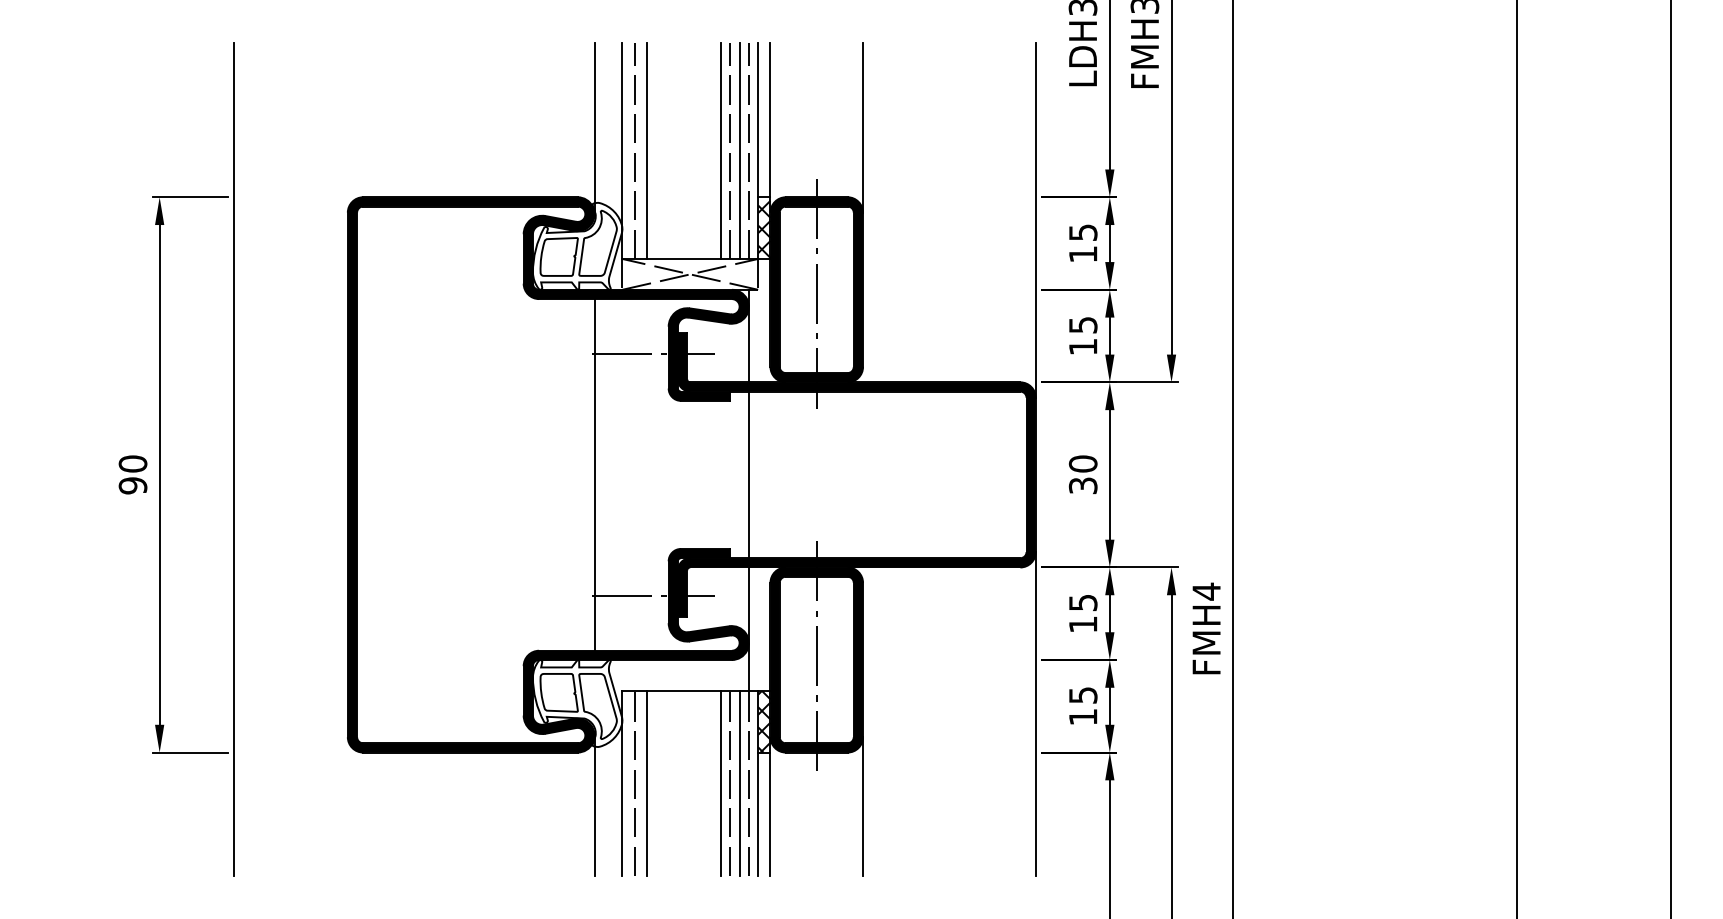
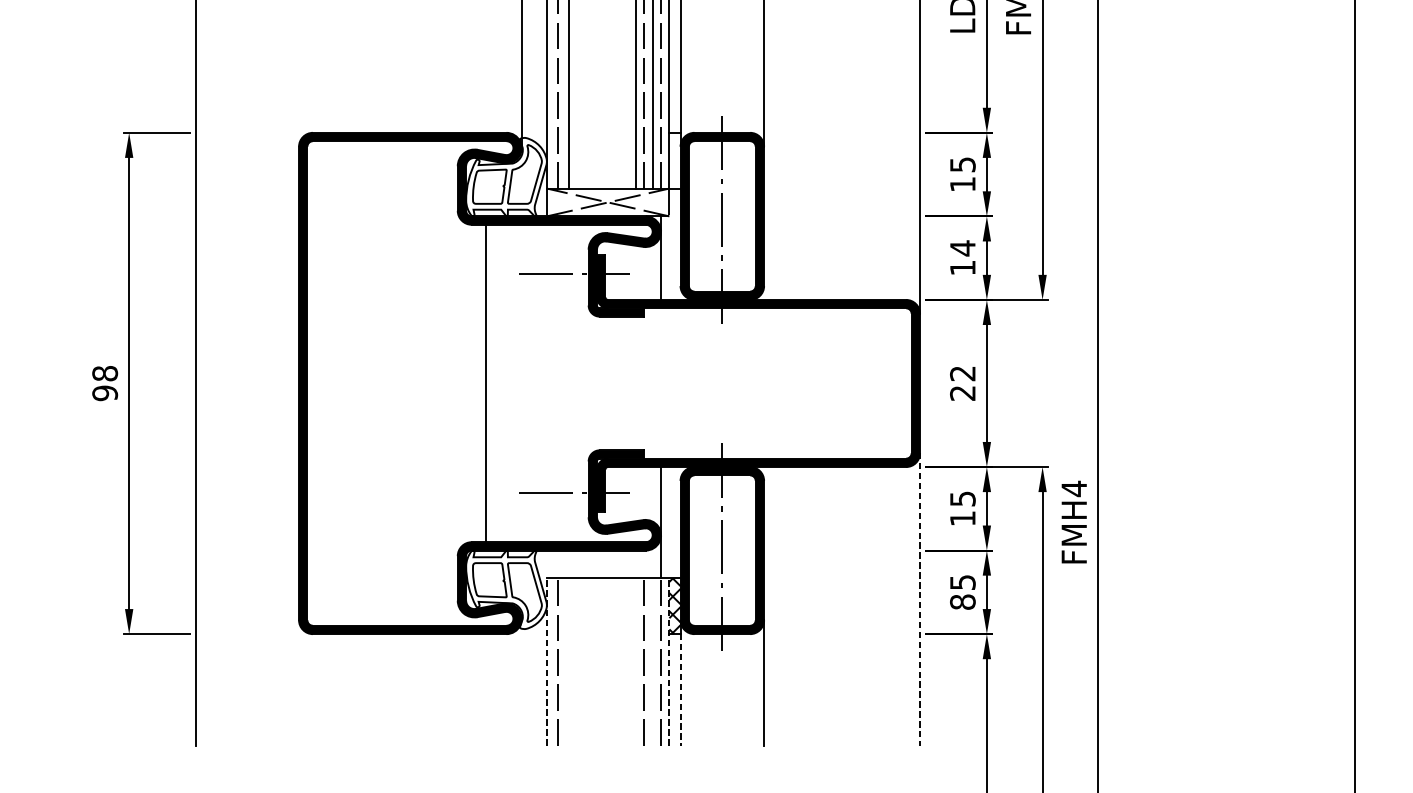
hatch: (764, 227) -> (675, 160), removed
text: (1083, 325) -> (963, 248), 15 -> 14
text: (133, 463) -> (105, 373), 90 -> 98
line: (594, 474) -> (485, 383), moved
line: (748, 474) -> (660, 383), removed
text: (1082, 474) -> (962, 383), 30 -> 22
line: (1035, 714) -> (919, 599), solid -> dashed
text: (1082, 716) -> (962, 601), 15 -> 85
line: (647, 782) -> (569, 661), removed
line: (721, 782) -> (636, 661), removed
line: (739, 782) -> (652, 661), removed
line: (622, 783) -> (546, 662), solid -> dashed
line: (758, 783) -> (669, 662), solid -> dashed
line: (594, 805) -> (521, 681), removed
line: (770, 814) -> (680, 690), solid -> dashed

